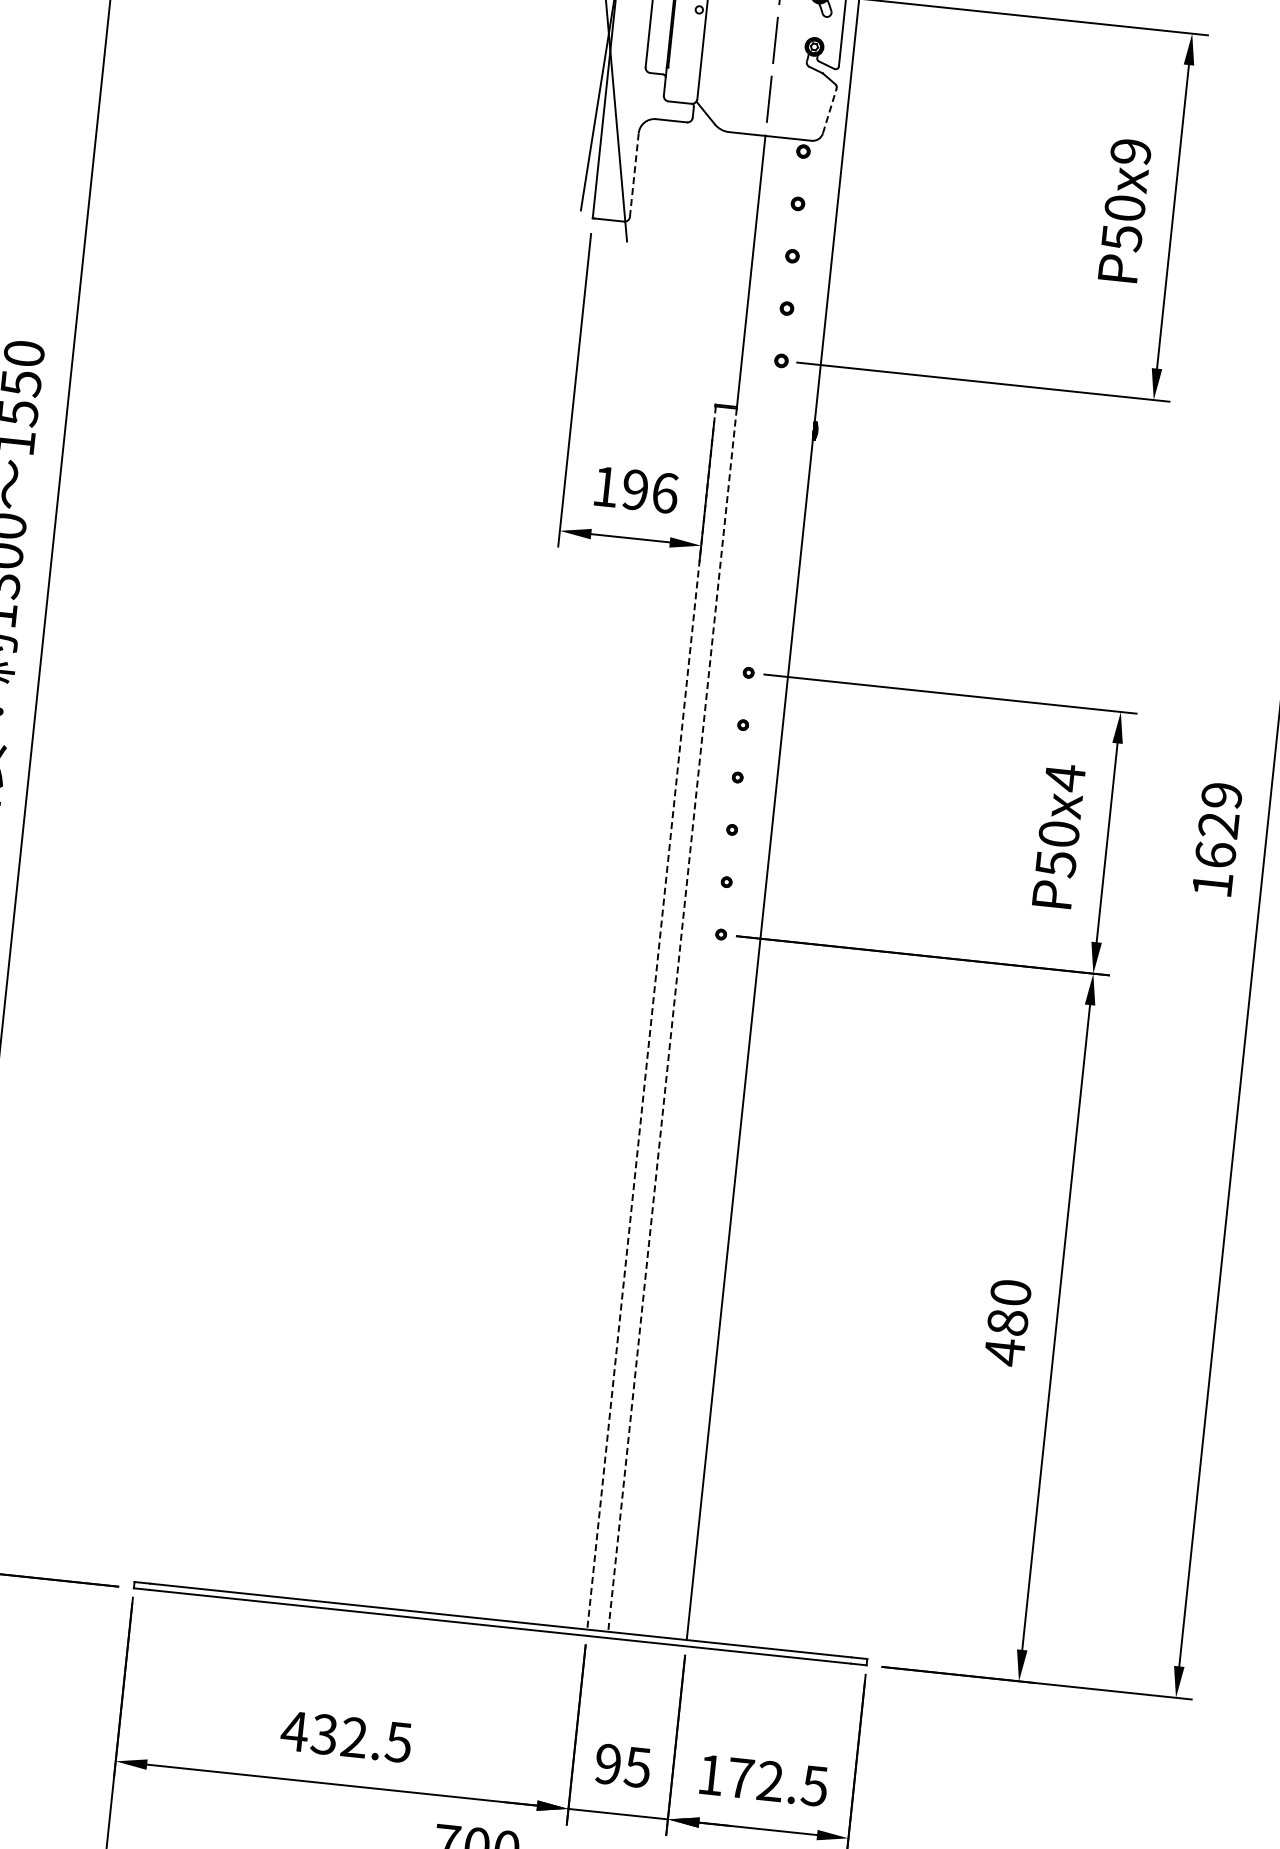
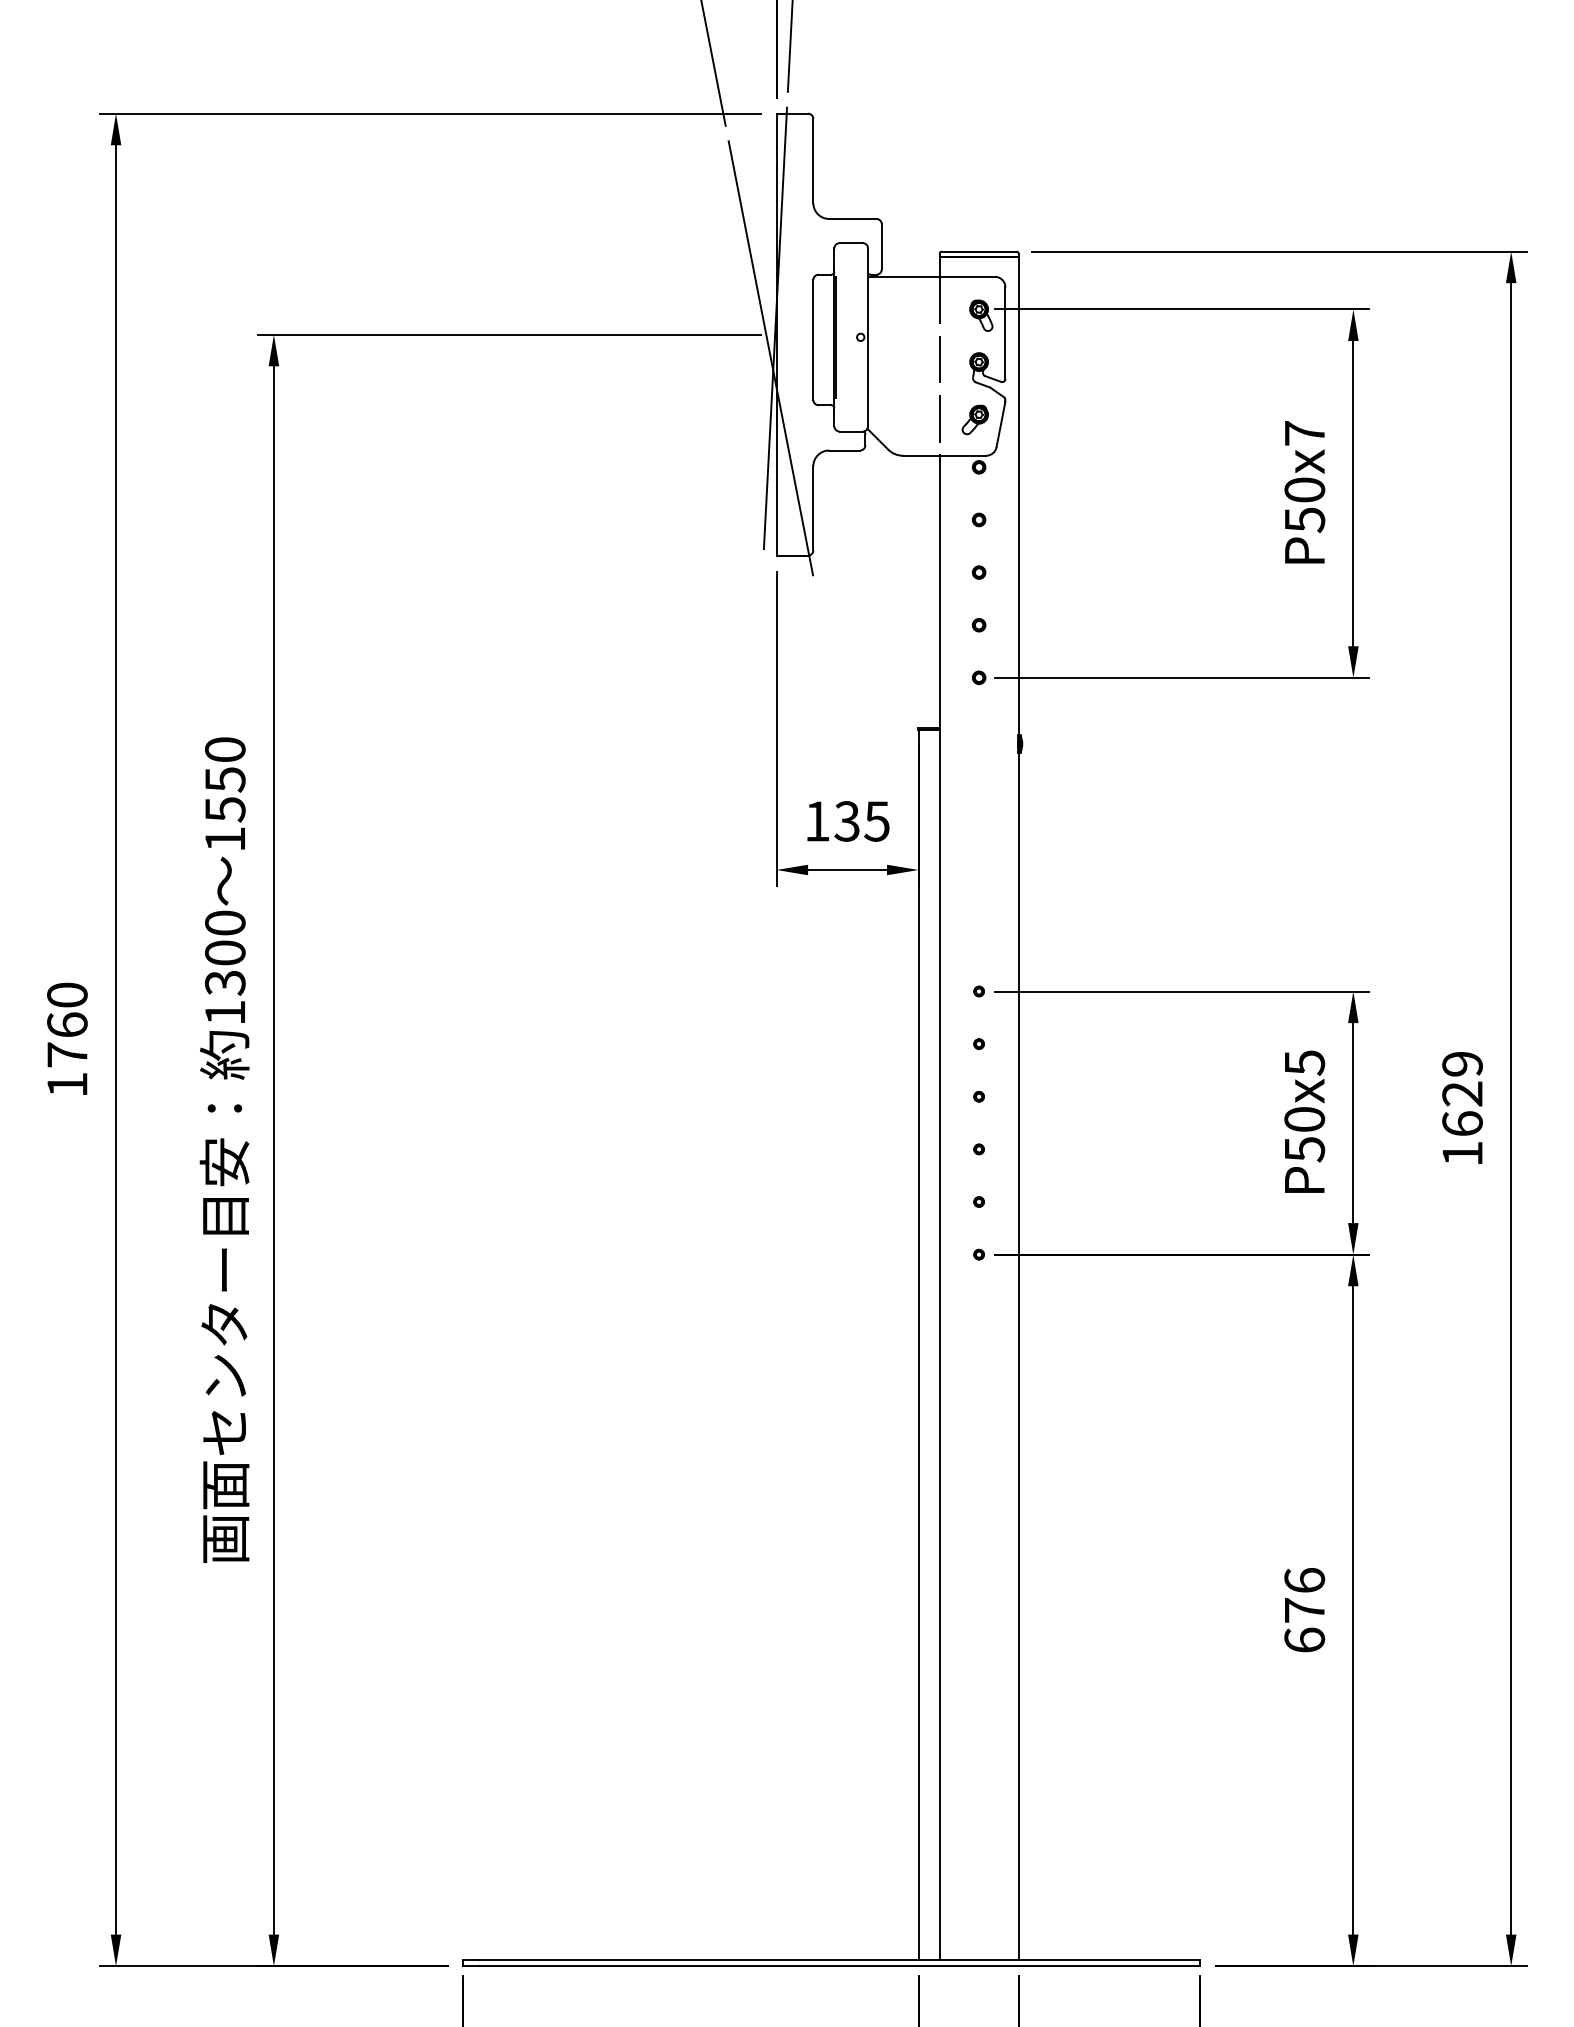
part: (803, 103) -> (974, 419), added
line: (830, 110) -> (1001, 423), dashed -> solid
text: (1130, 151) -> (1304, 433), P50x9 -> P50x7
line: (634, 174) -> (813, 507), dashed -> solid
text: (649, 491) -> (861, 821), 196 -> 135
text: (1065, 777) -> (1305, 1062), P50x4 -> P50x5
line: (651, 1017) -> (918, 1344), dashed -> solid
line: (672, 1019) -> (939, 1344), dashed -> solid
text: (1007, 1323) -> (1304, 1611), 480 -> 676

